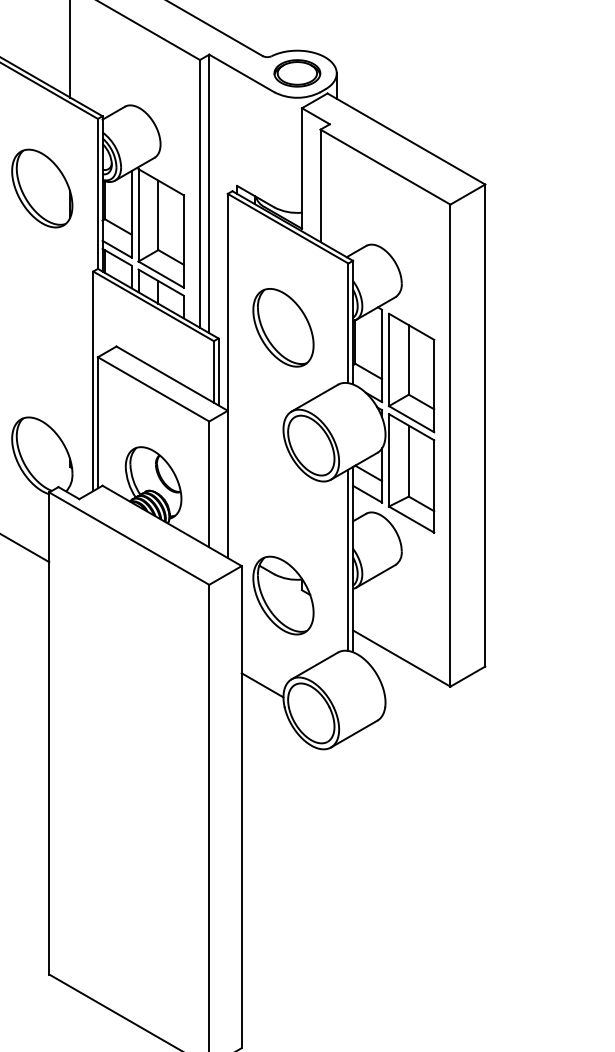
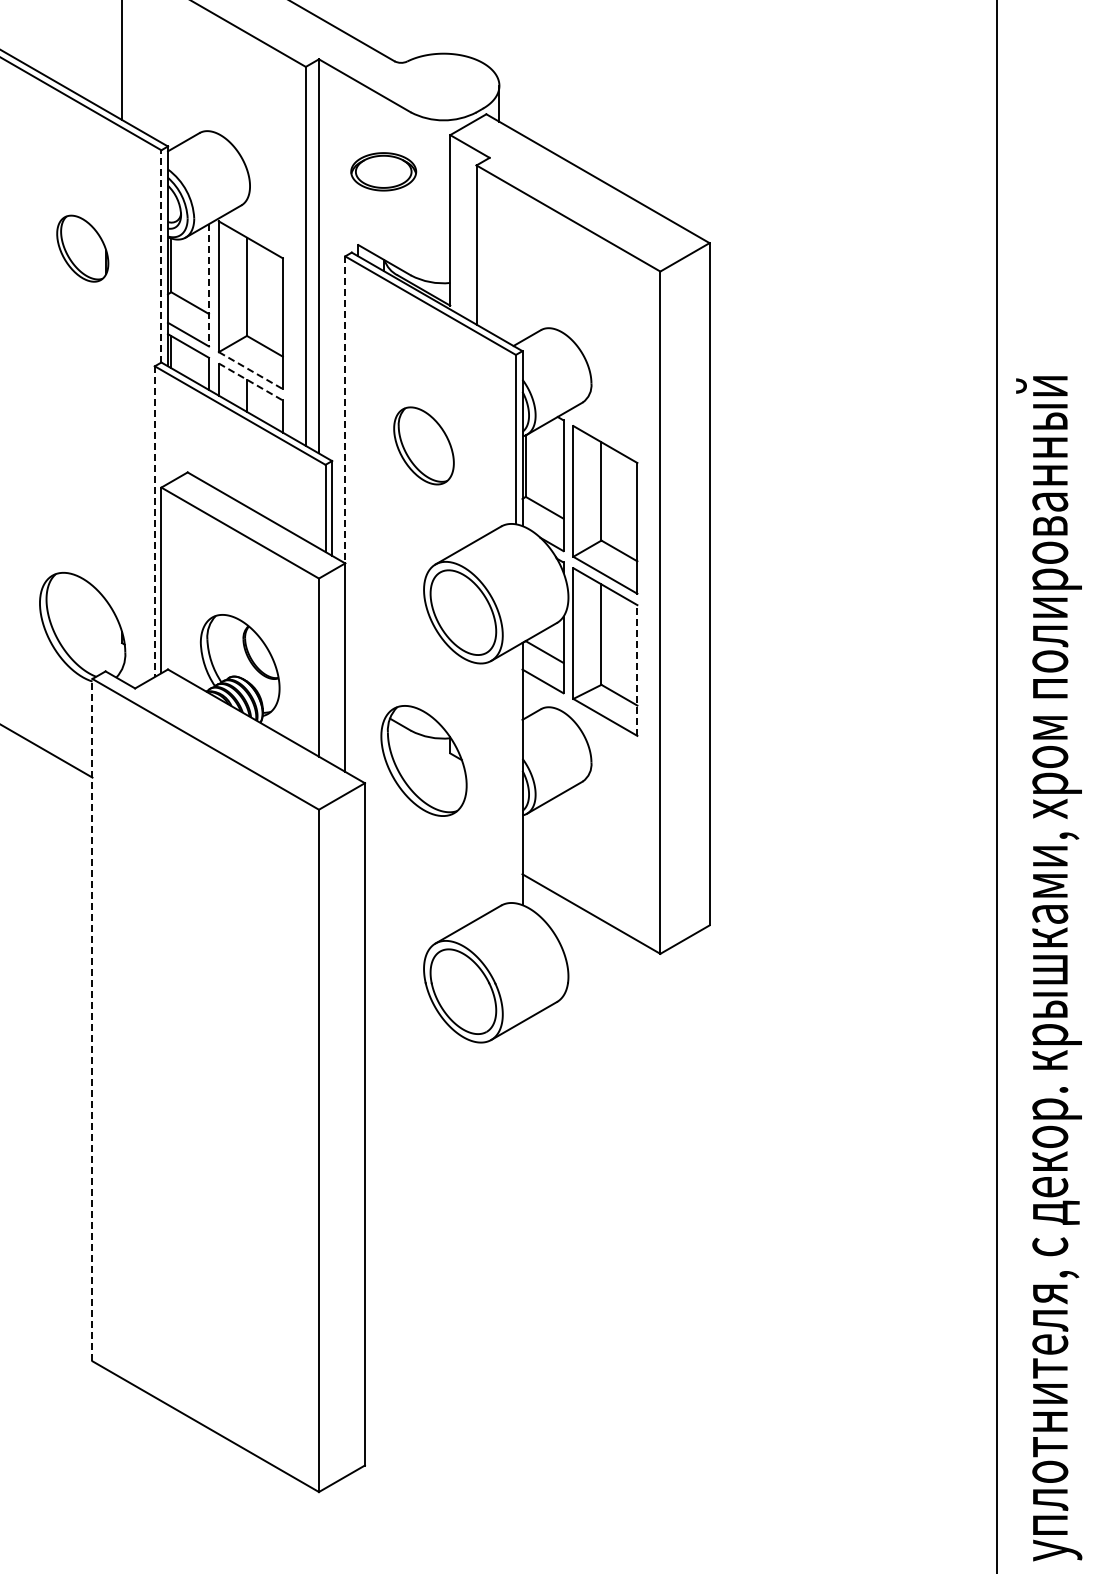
part: (297, 73) -> (383, 171), moved
part: (42, 188) -> (82, 248), size x0.6
line: (98, 193) -> (161, 255), solid -> dashed
line: (131, 214) -> (209, 285), solid -> dashed
line: (160, 274) -> (250, 370), solid -> dashed
line: (160, 282) -> (250, 382), solid -> dashed
line: (228, 302) -> (345, 410), solid -> dashed
part: (283, 327) -> (423, 445), size x0.7
line: (93, 381) -> (154, 522), solid -> dashed
line: (434, 486) -> (637, 670), solid -> dashed
line: (348, 559) -> (515, 774), removed
part: (283, 595) -> (423, 760), moved
line: (262, 684) -> (394, 951), removed
line: (49, 733) -> (92, 1019), solid -> dashed

